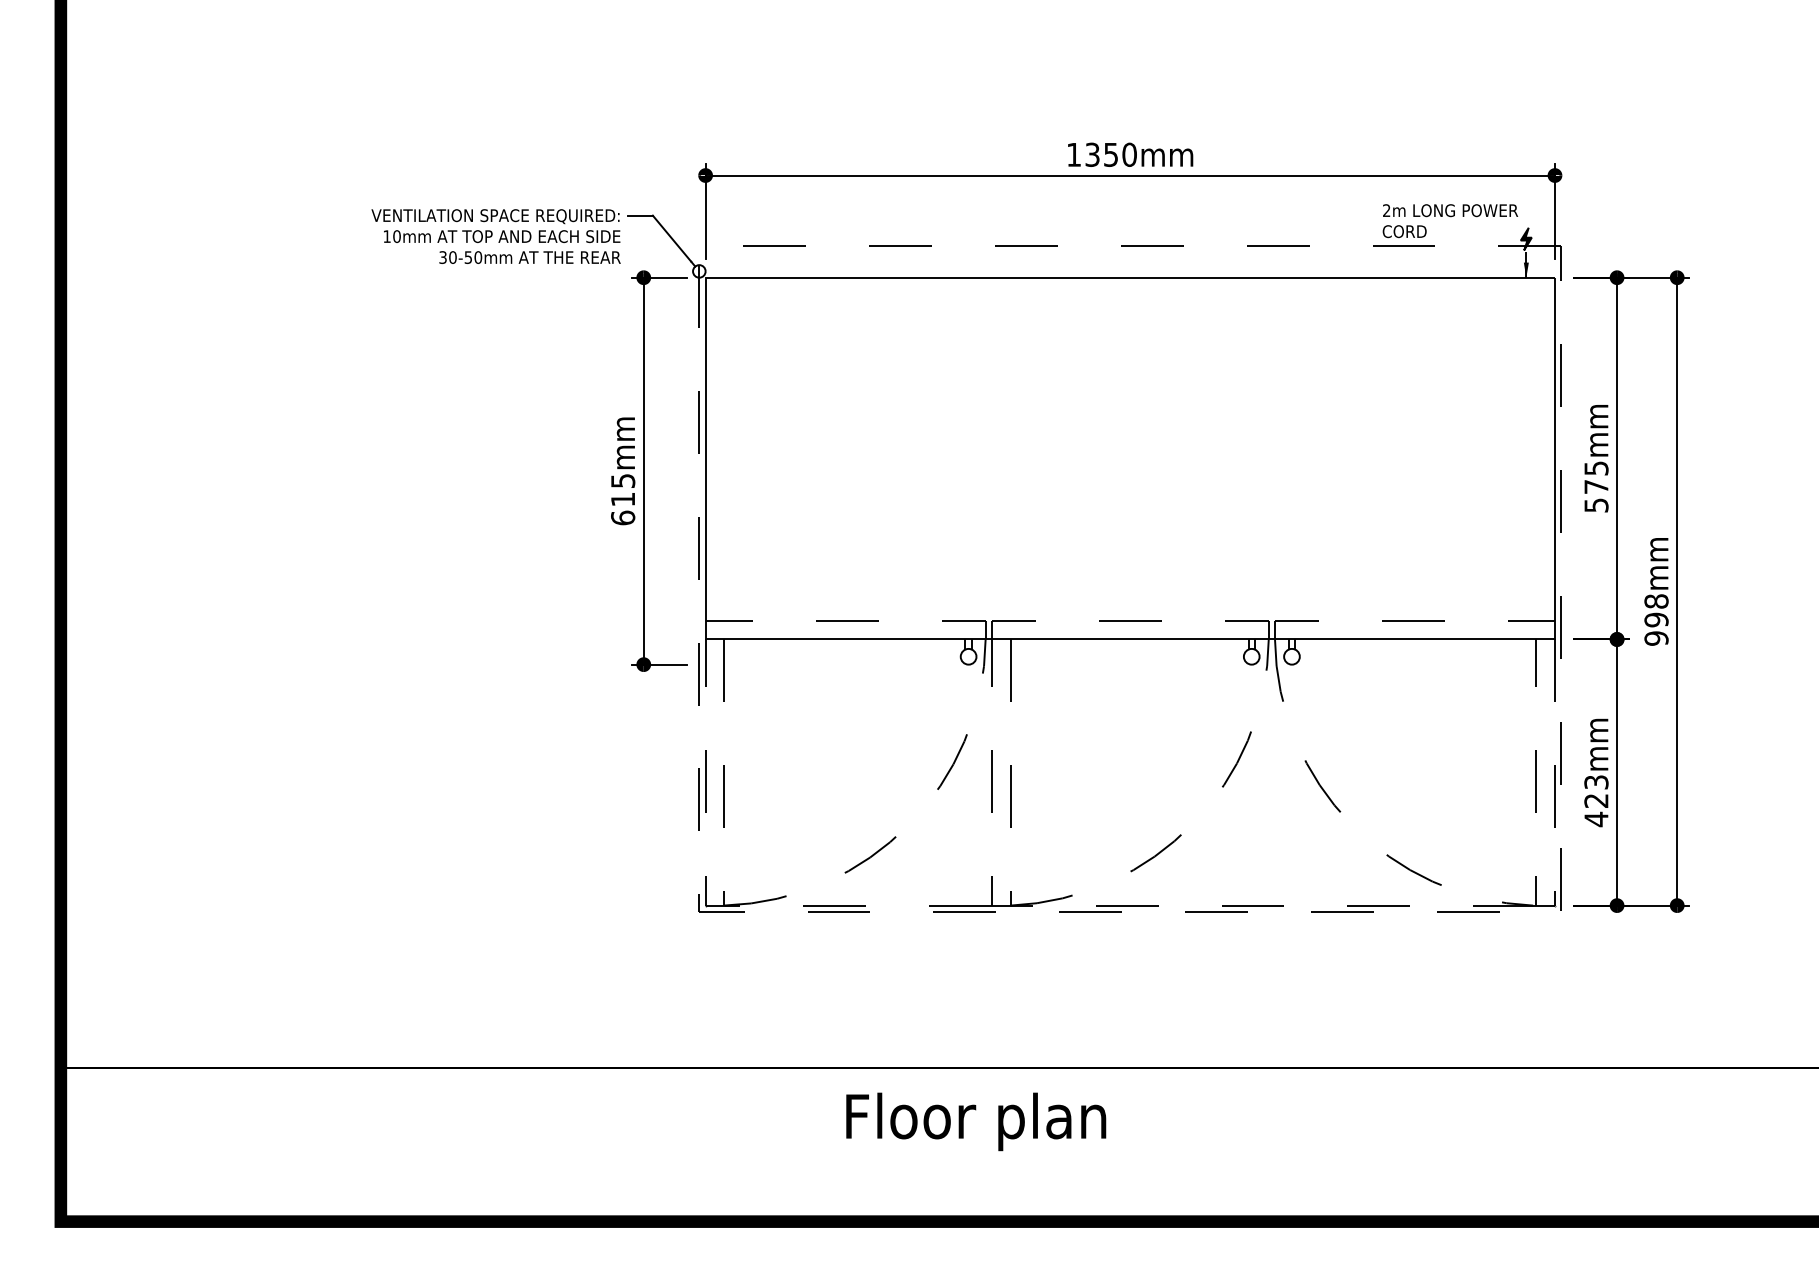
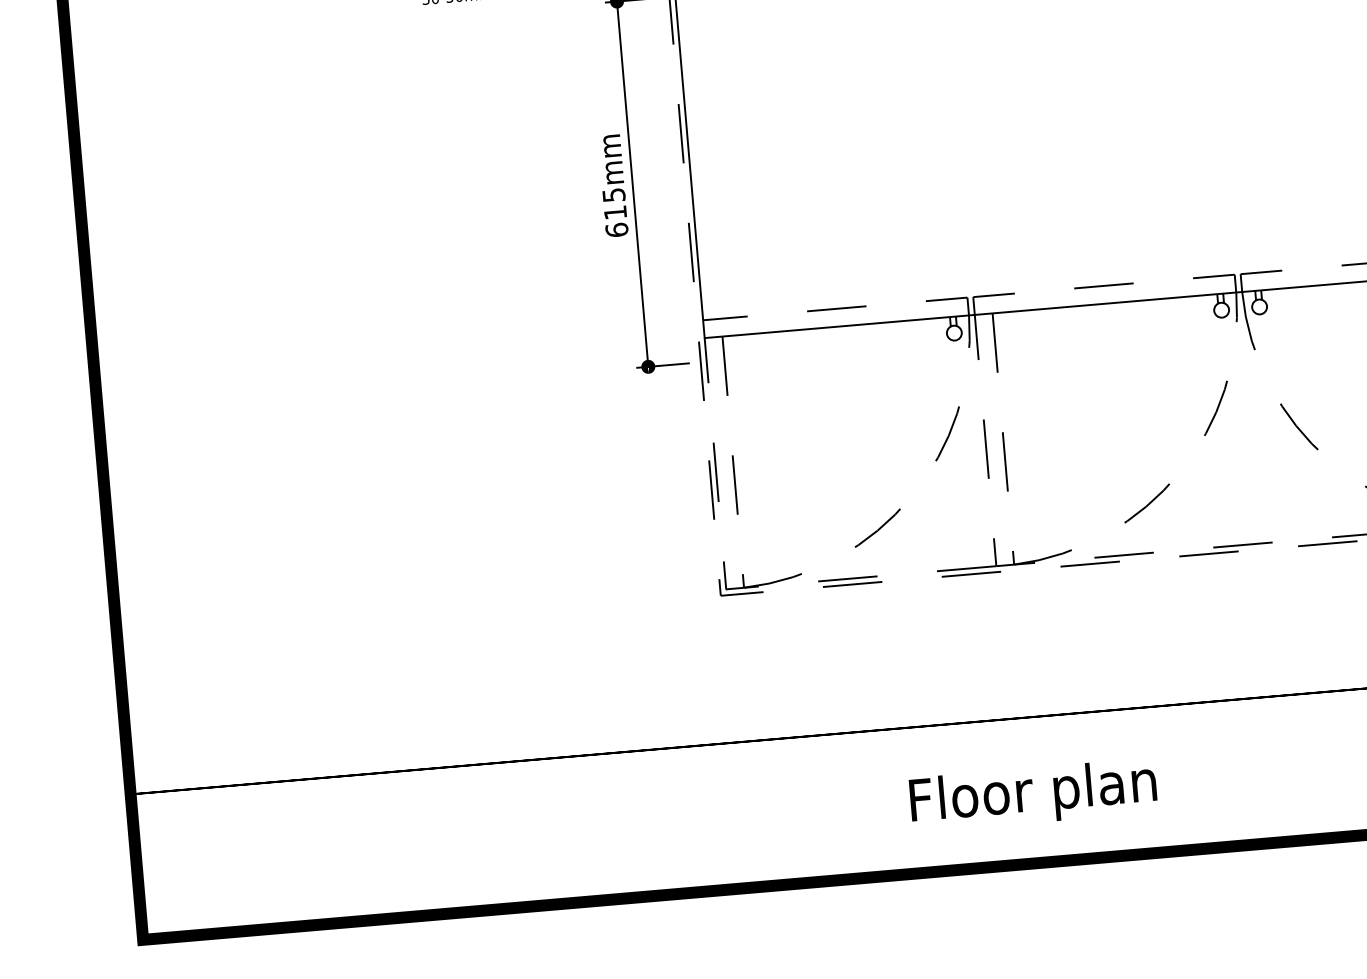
text: (976, 1121) -> (1033, 794), moved

